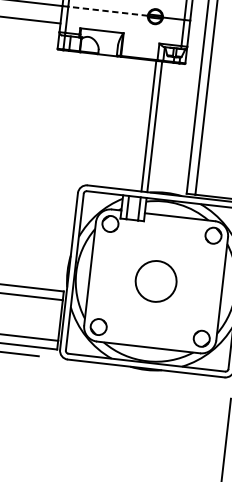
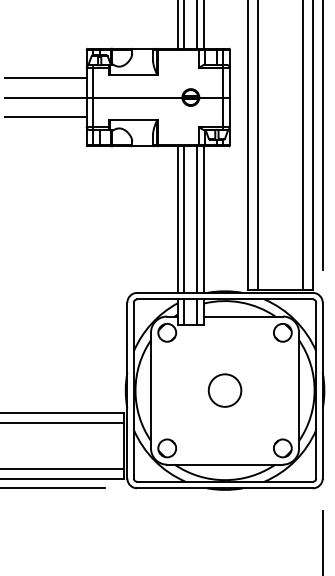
line: (107, 11) -> (137, 97), dashed -> solid
line: (131, 124) -> (177, 219), added
line: (137, 124) -> (184, 219), added
circle: (155, 281) -> (224, 390), size x0.71

